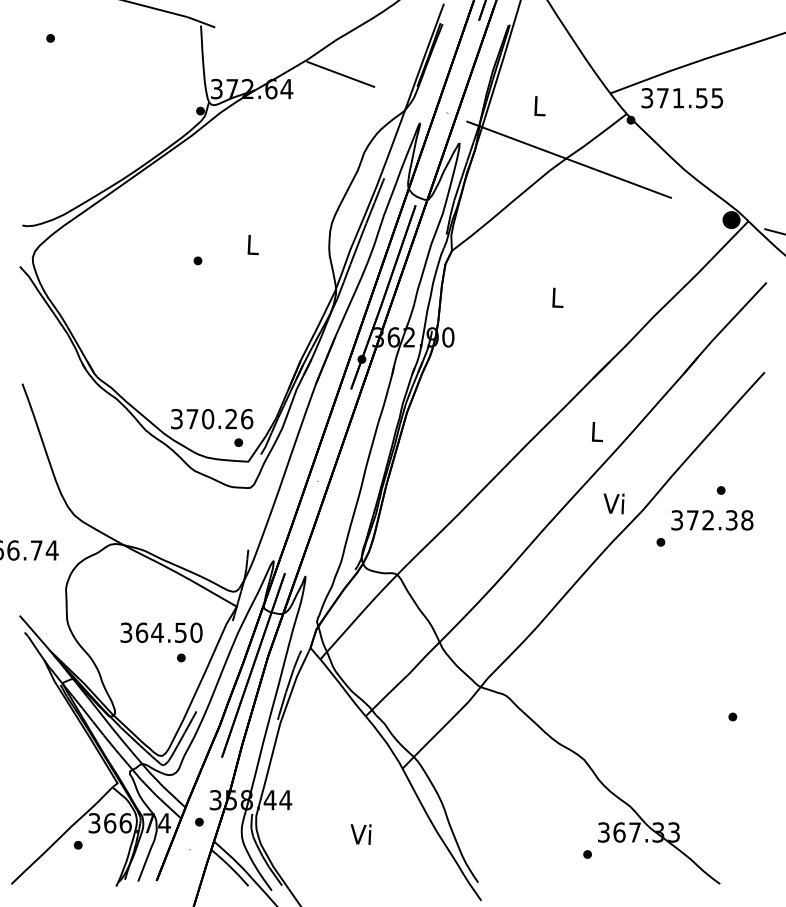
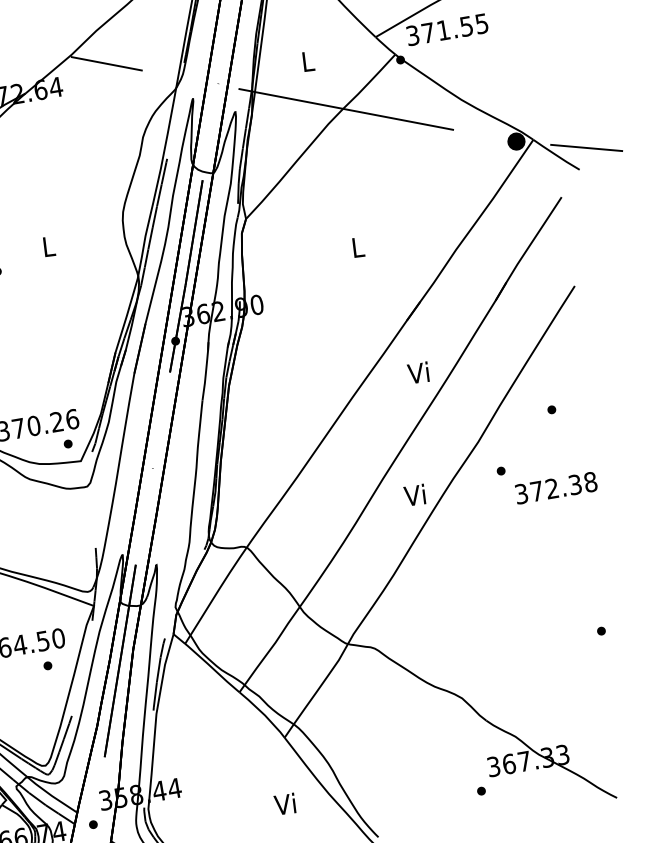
text: (595, 431) -> (417, 372), L -> Vi
text: (613, 503) -> (414, 495), moved
text: (712, 520) -> (556, 488), moved
text: (360, 834) -> (284, 804), moved

